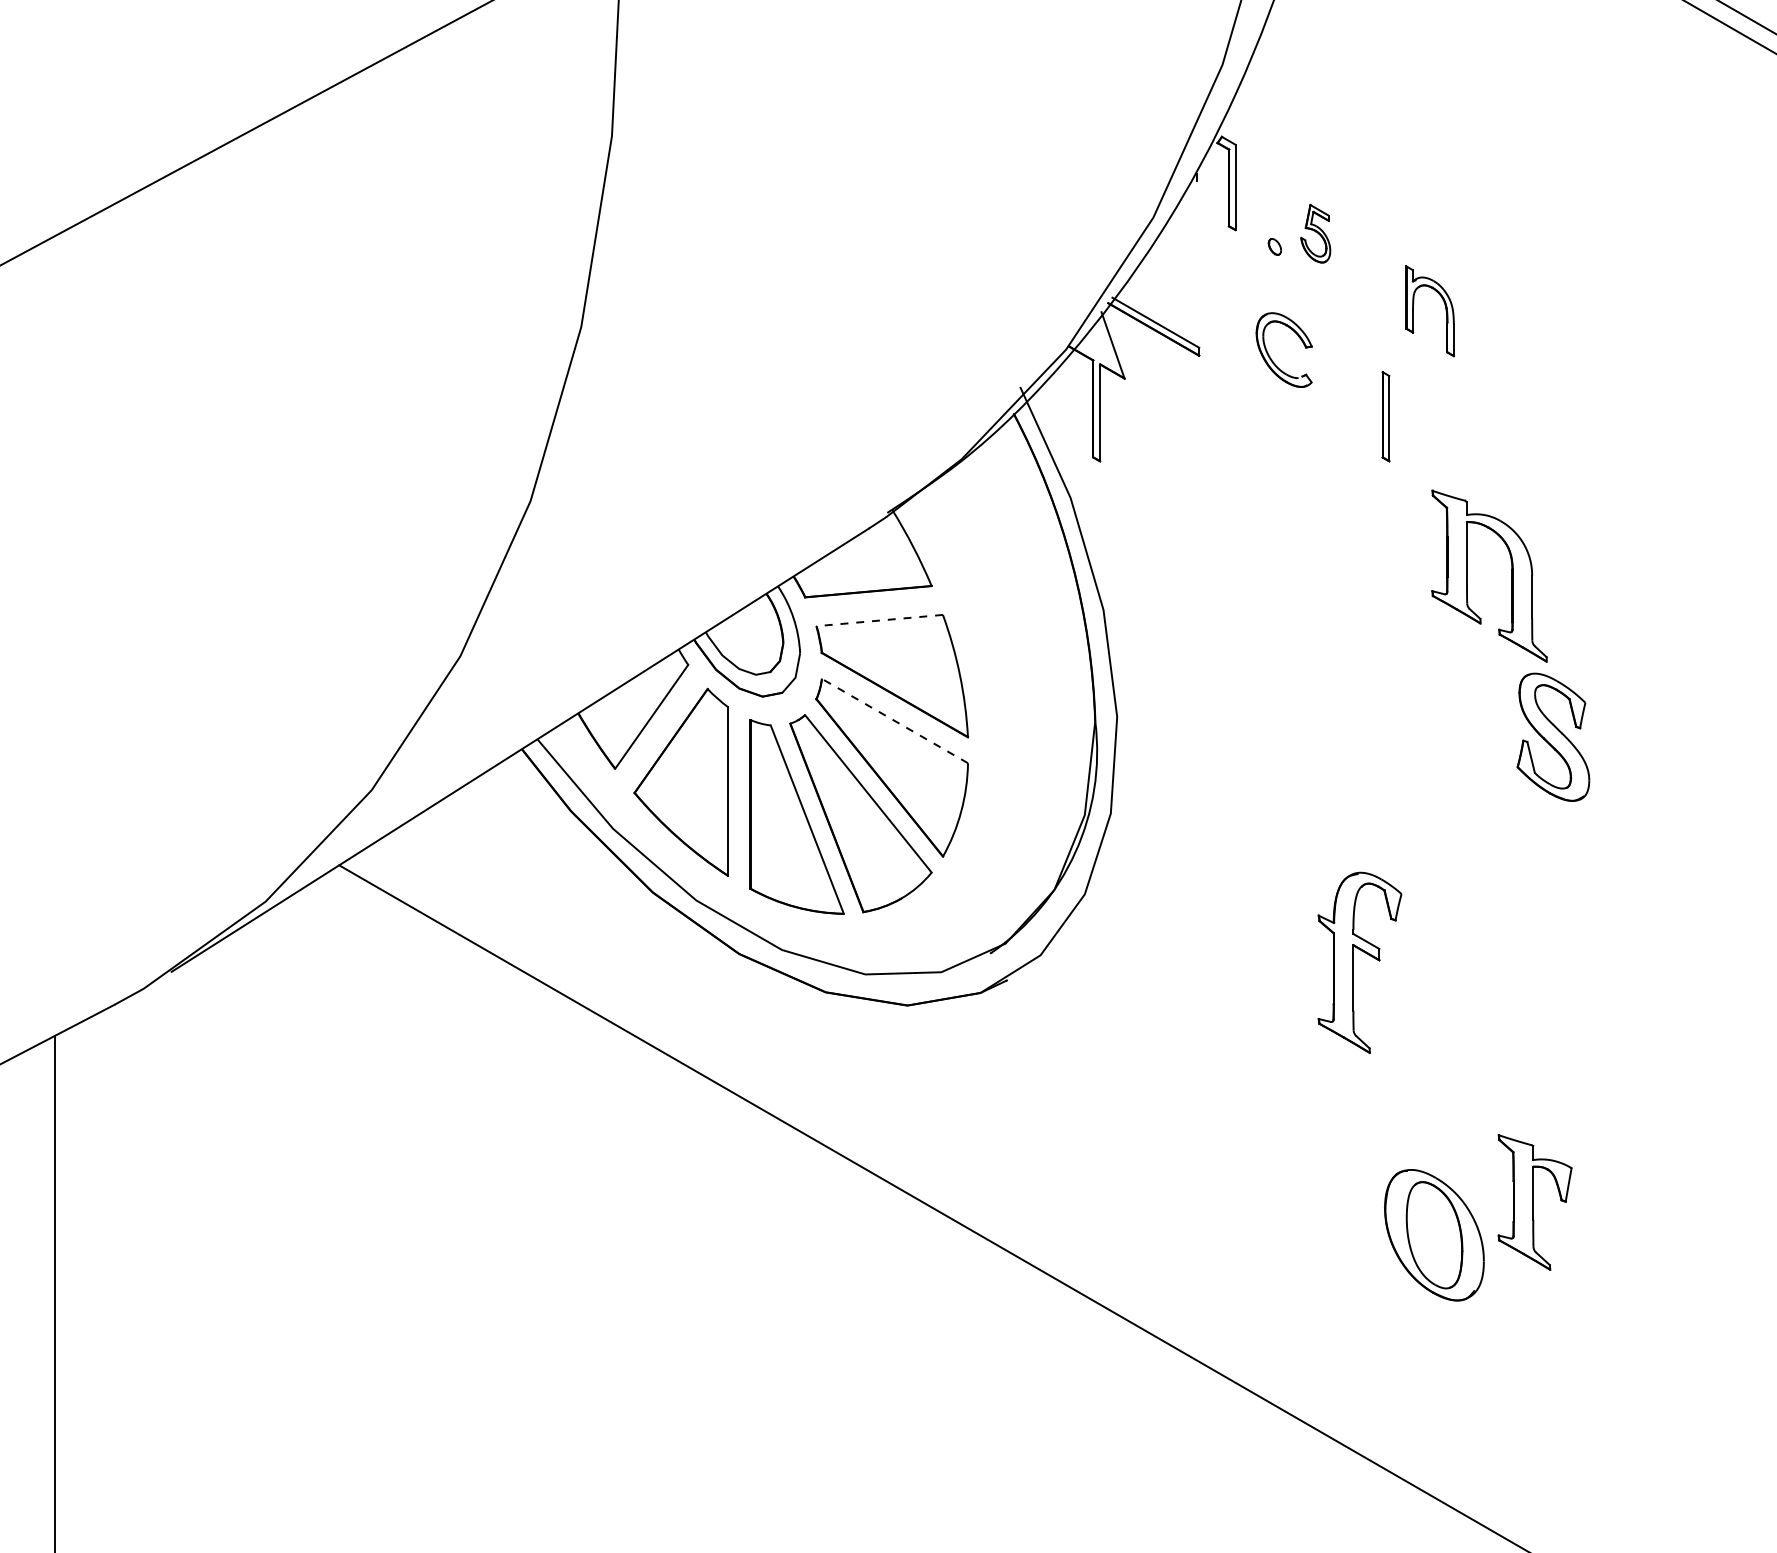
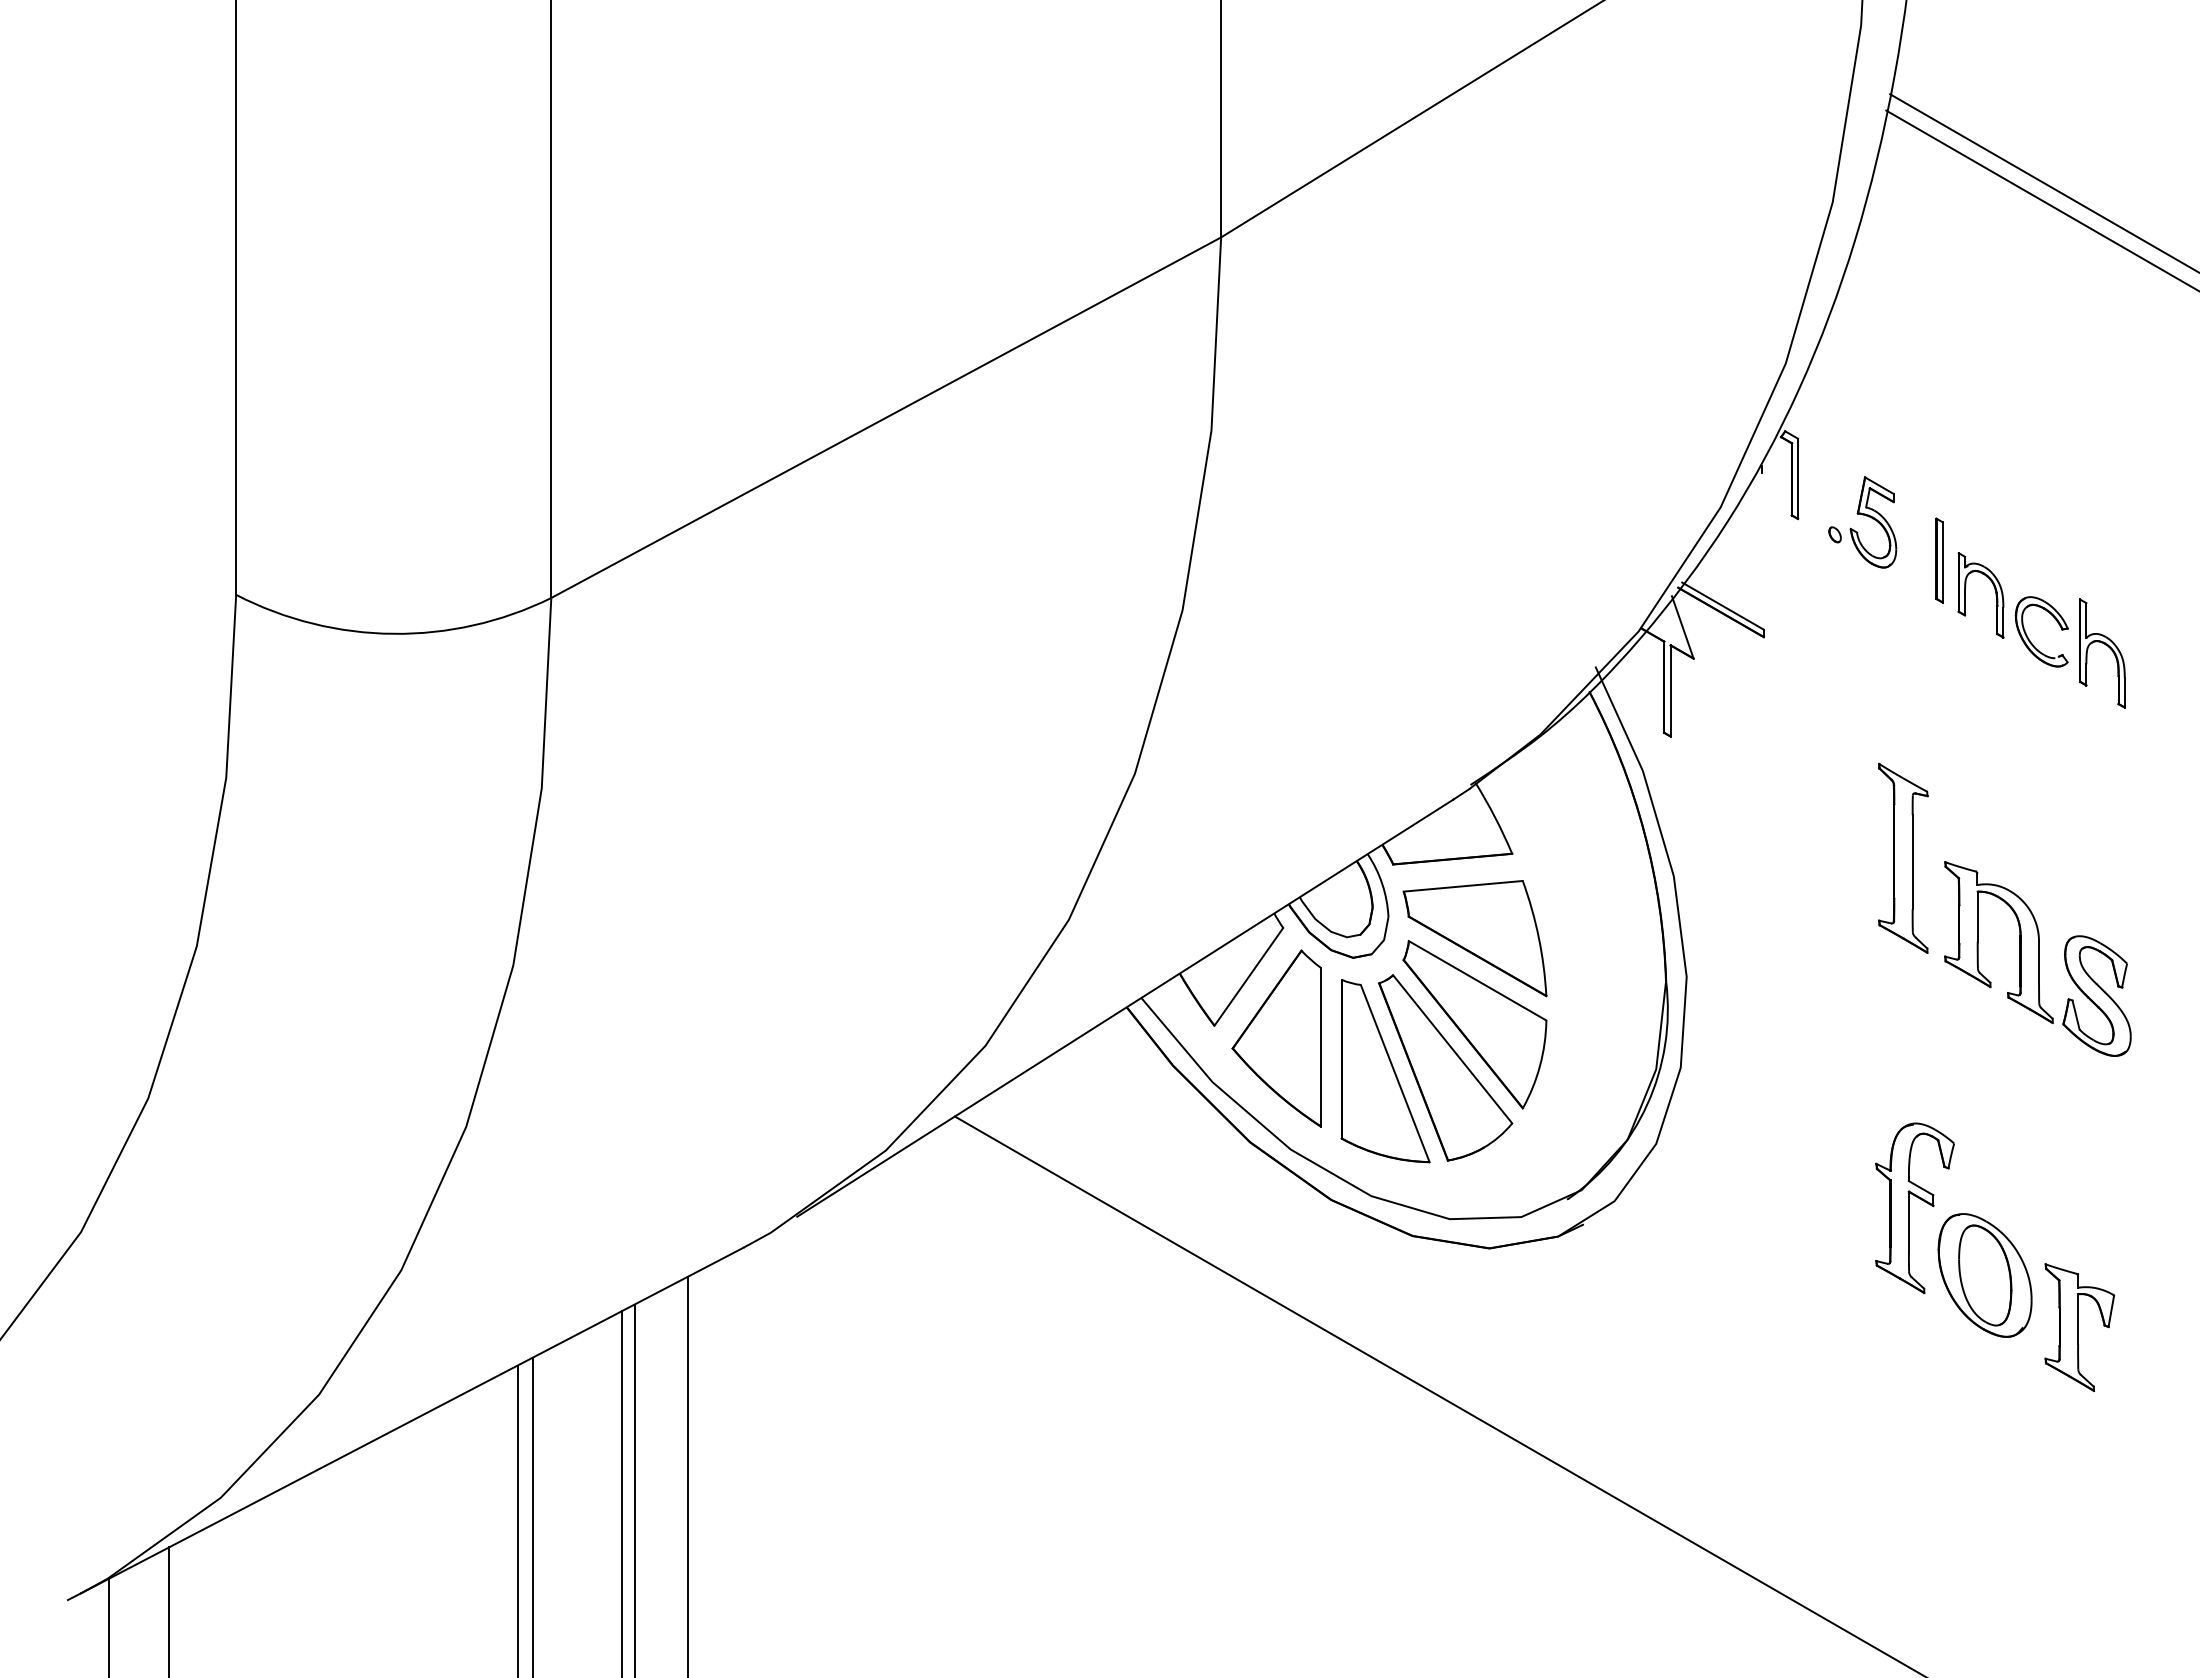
part: (1315, 233) -> (1873, 522), size x1.67
part: (1272, 359) -> (2030, 640), moved
part: (1565, 366) -> (2108, 647), added
part: (1385, 416) -> (1939, 560), moved
part: (1467, 576) -> (1978, 942), moved
part: (1347, 589) -> (1903, 857), added
line: (879, 620) -> (1463, 886), dashed -> solid
line: (894, 720) -> (1477, 980), dashed -> solid
part: (1534, 1202) -> (2079, 1327), moved
part: (1433, 1235) -> (1984, 1275), moved

